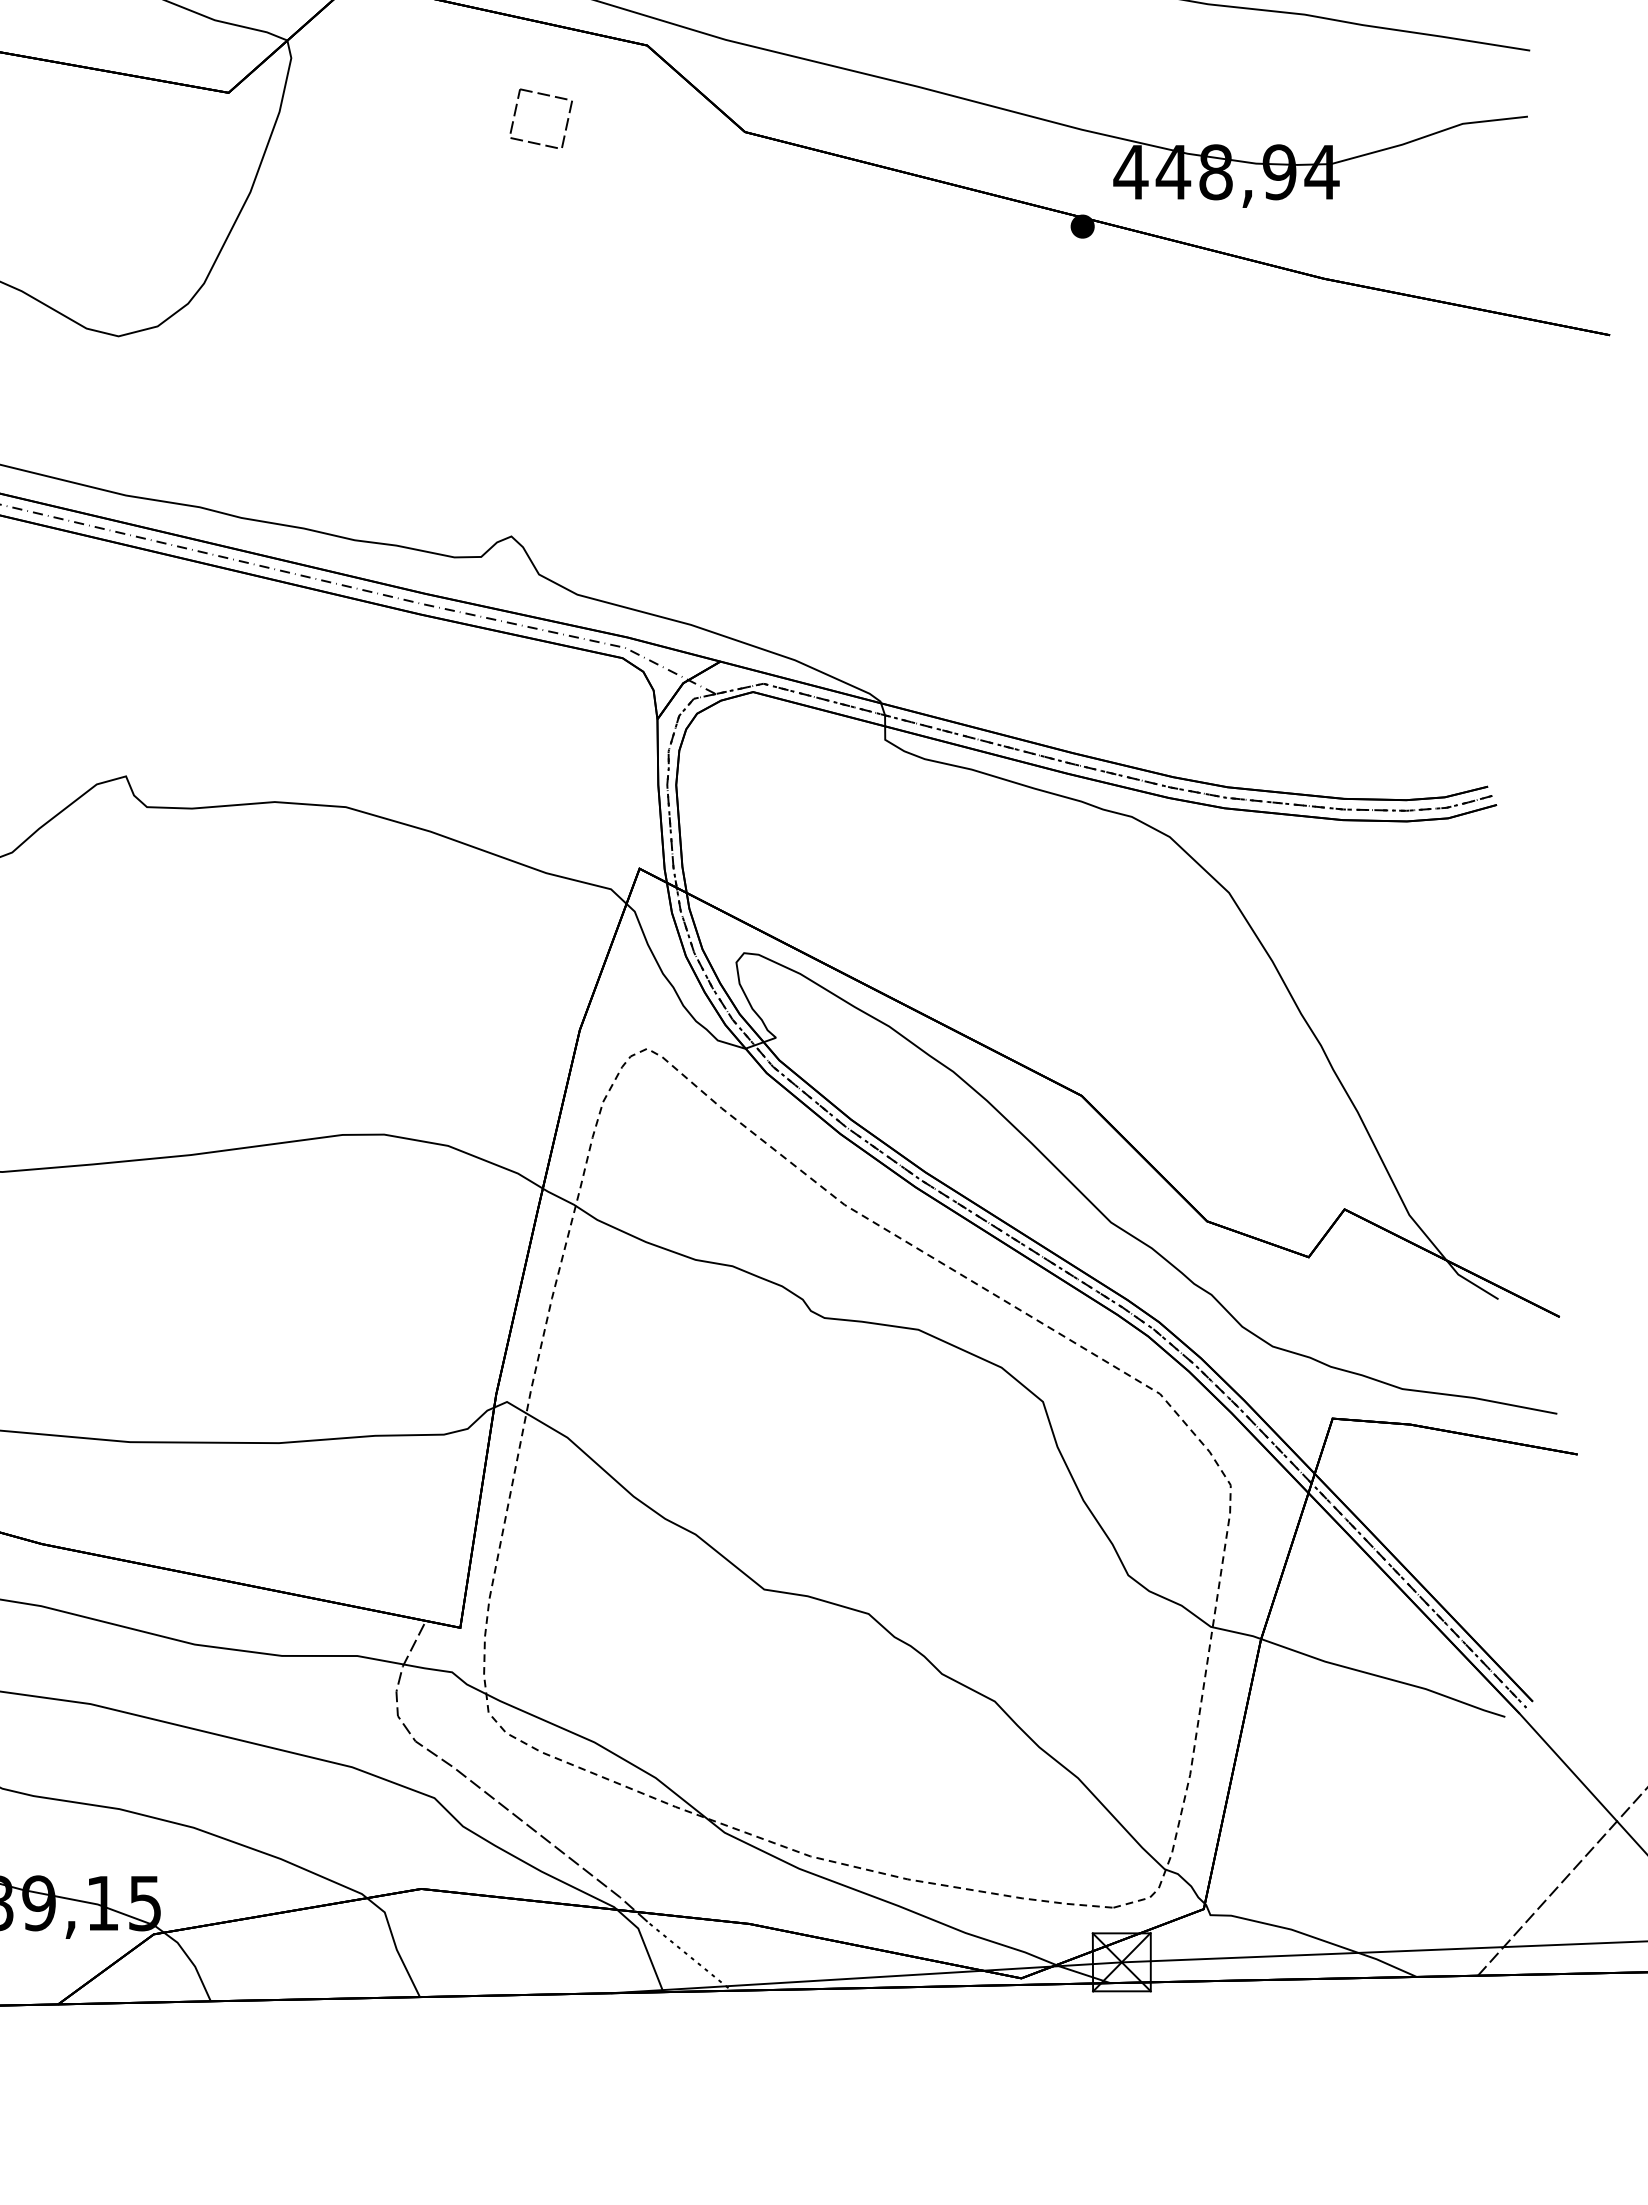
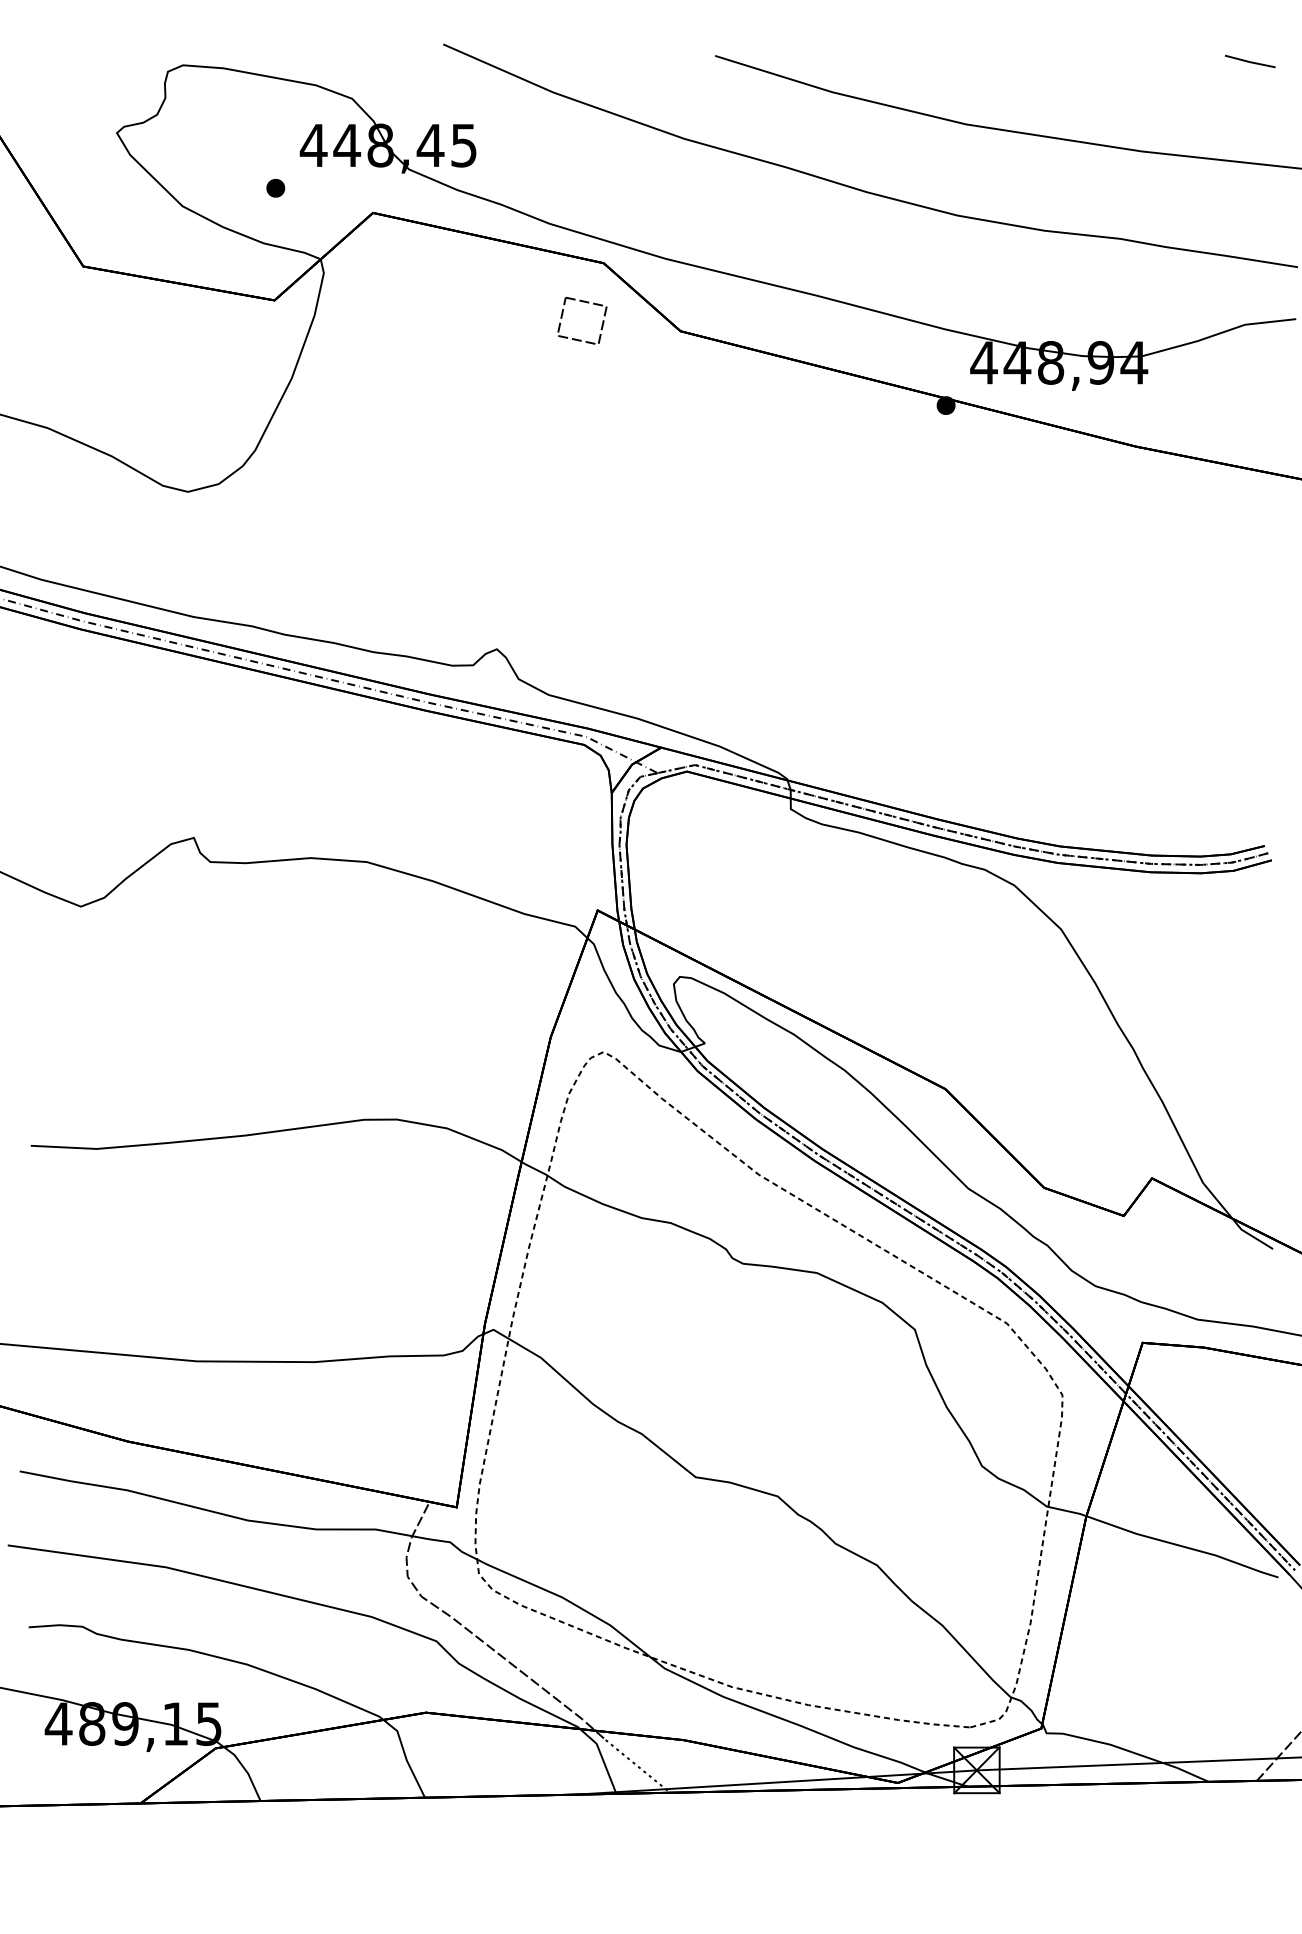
part: (547, 96) -> (587, 303), moved

